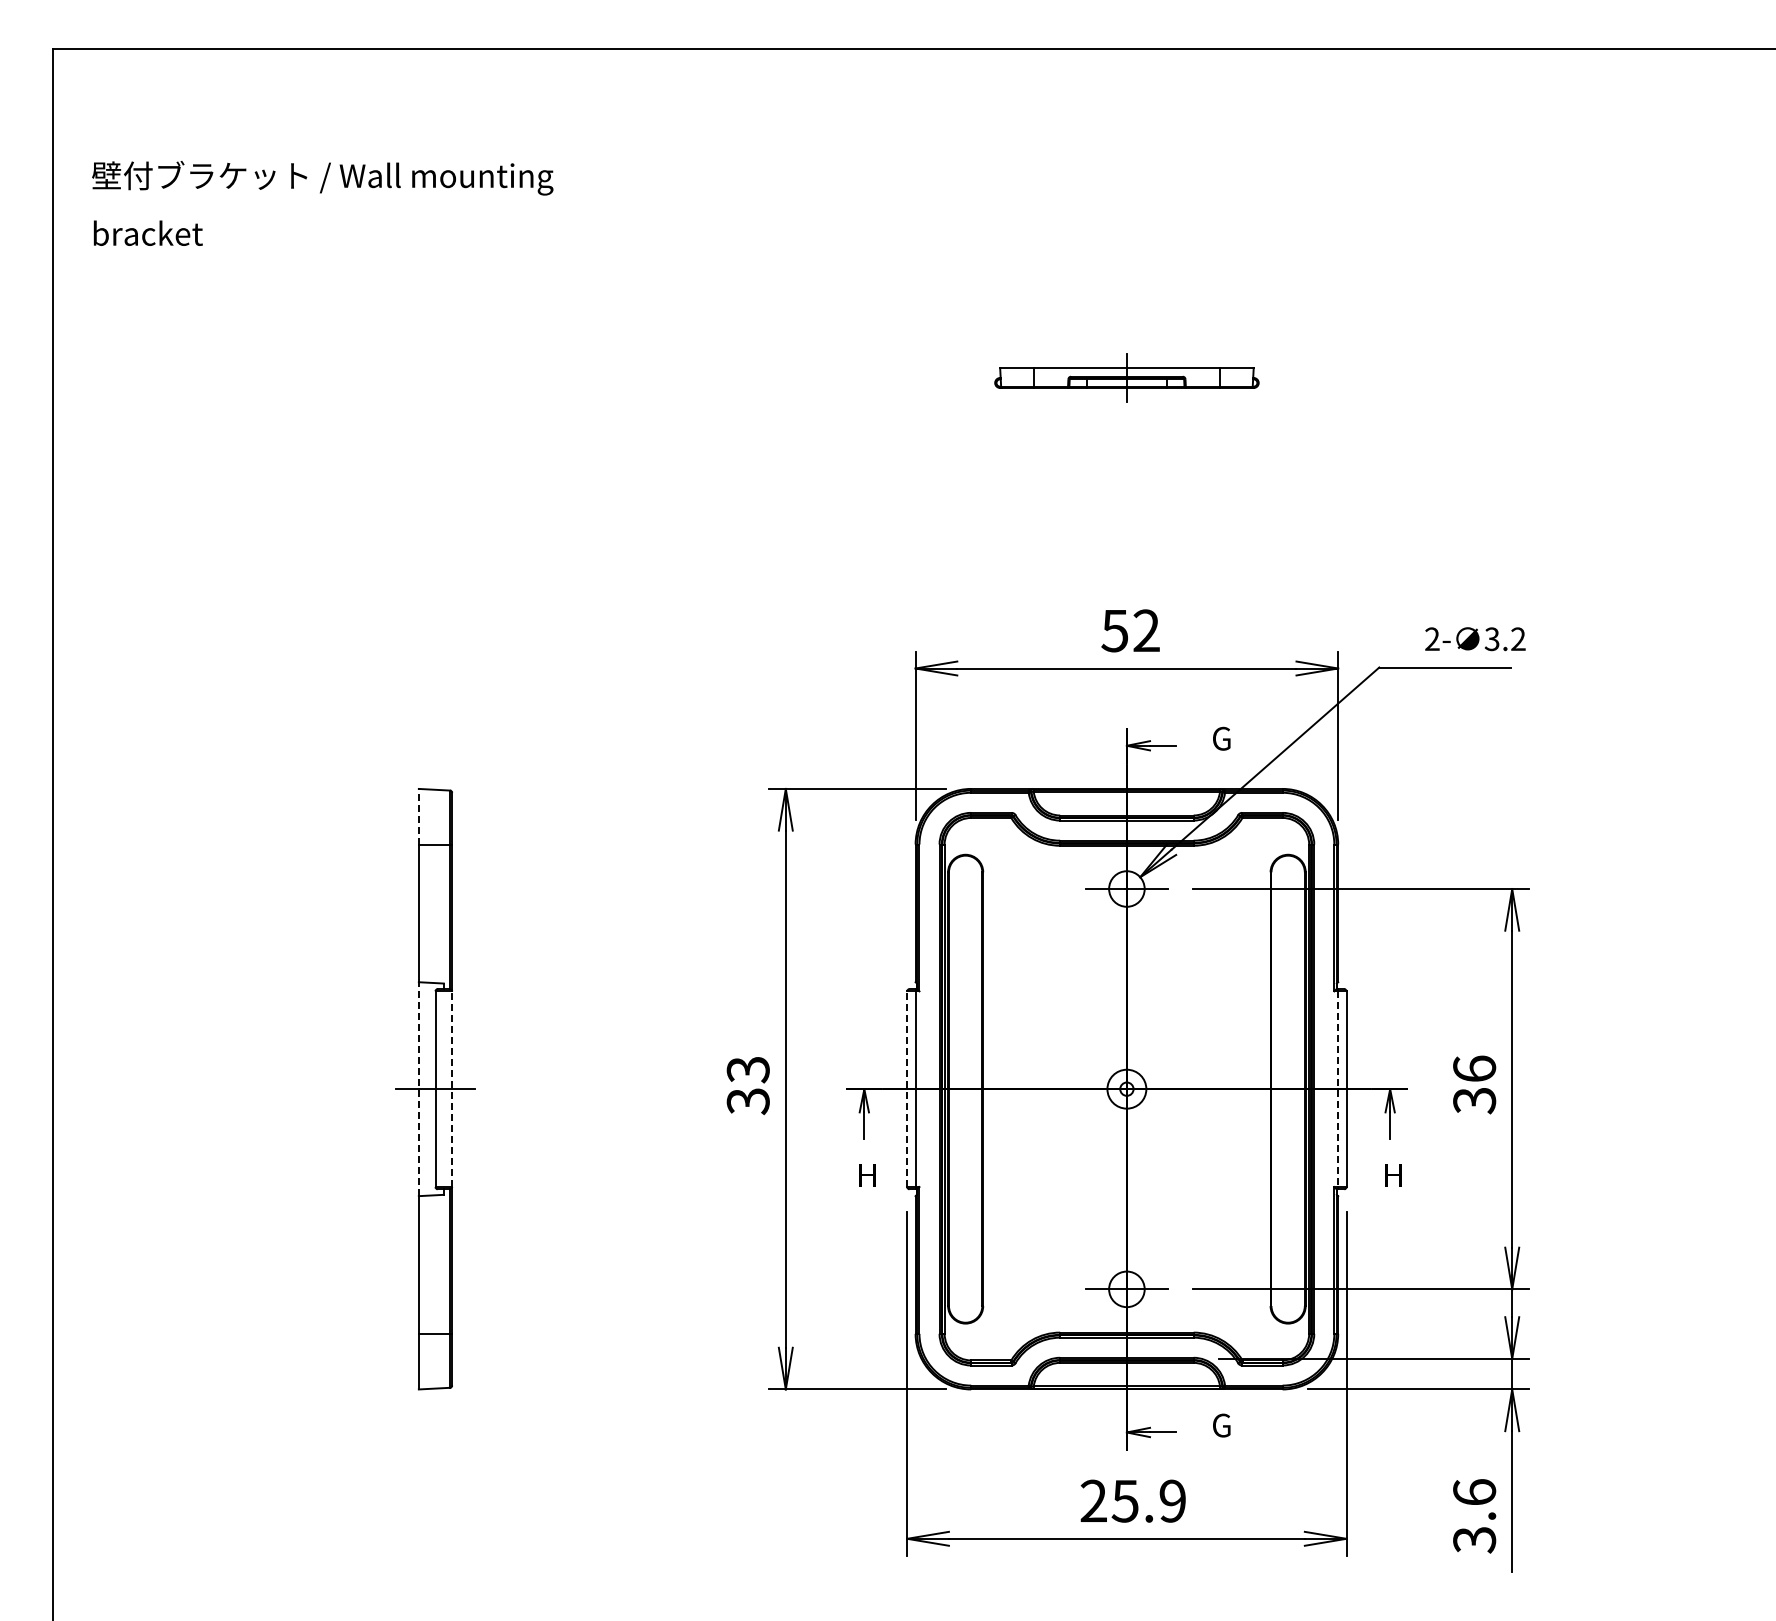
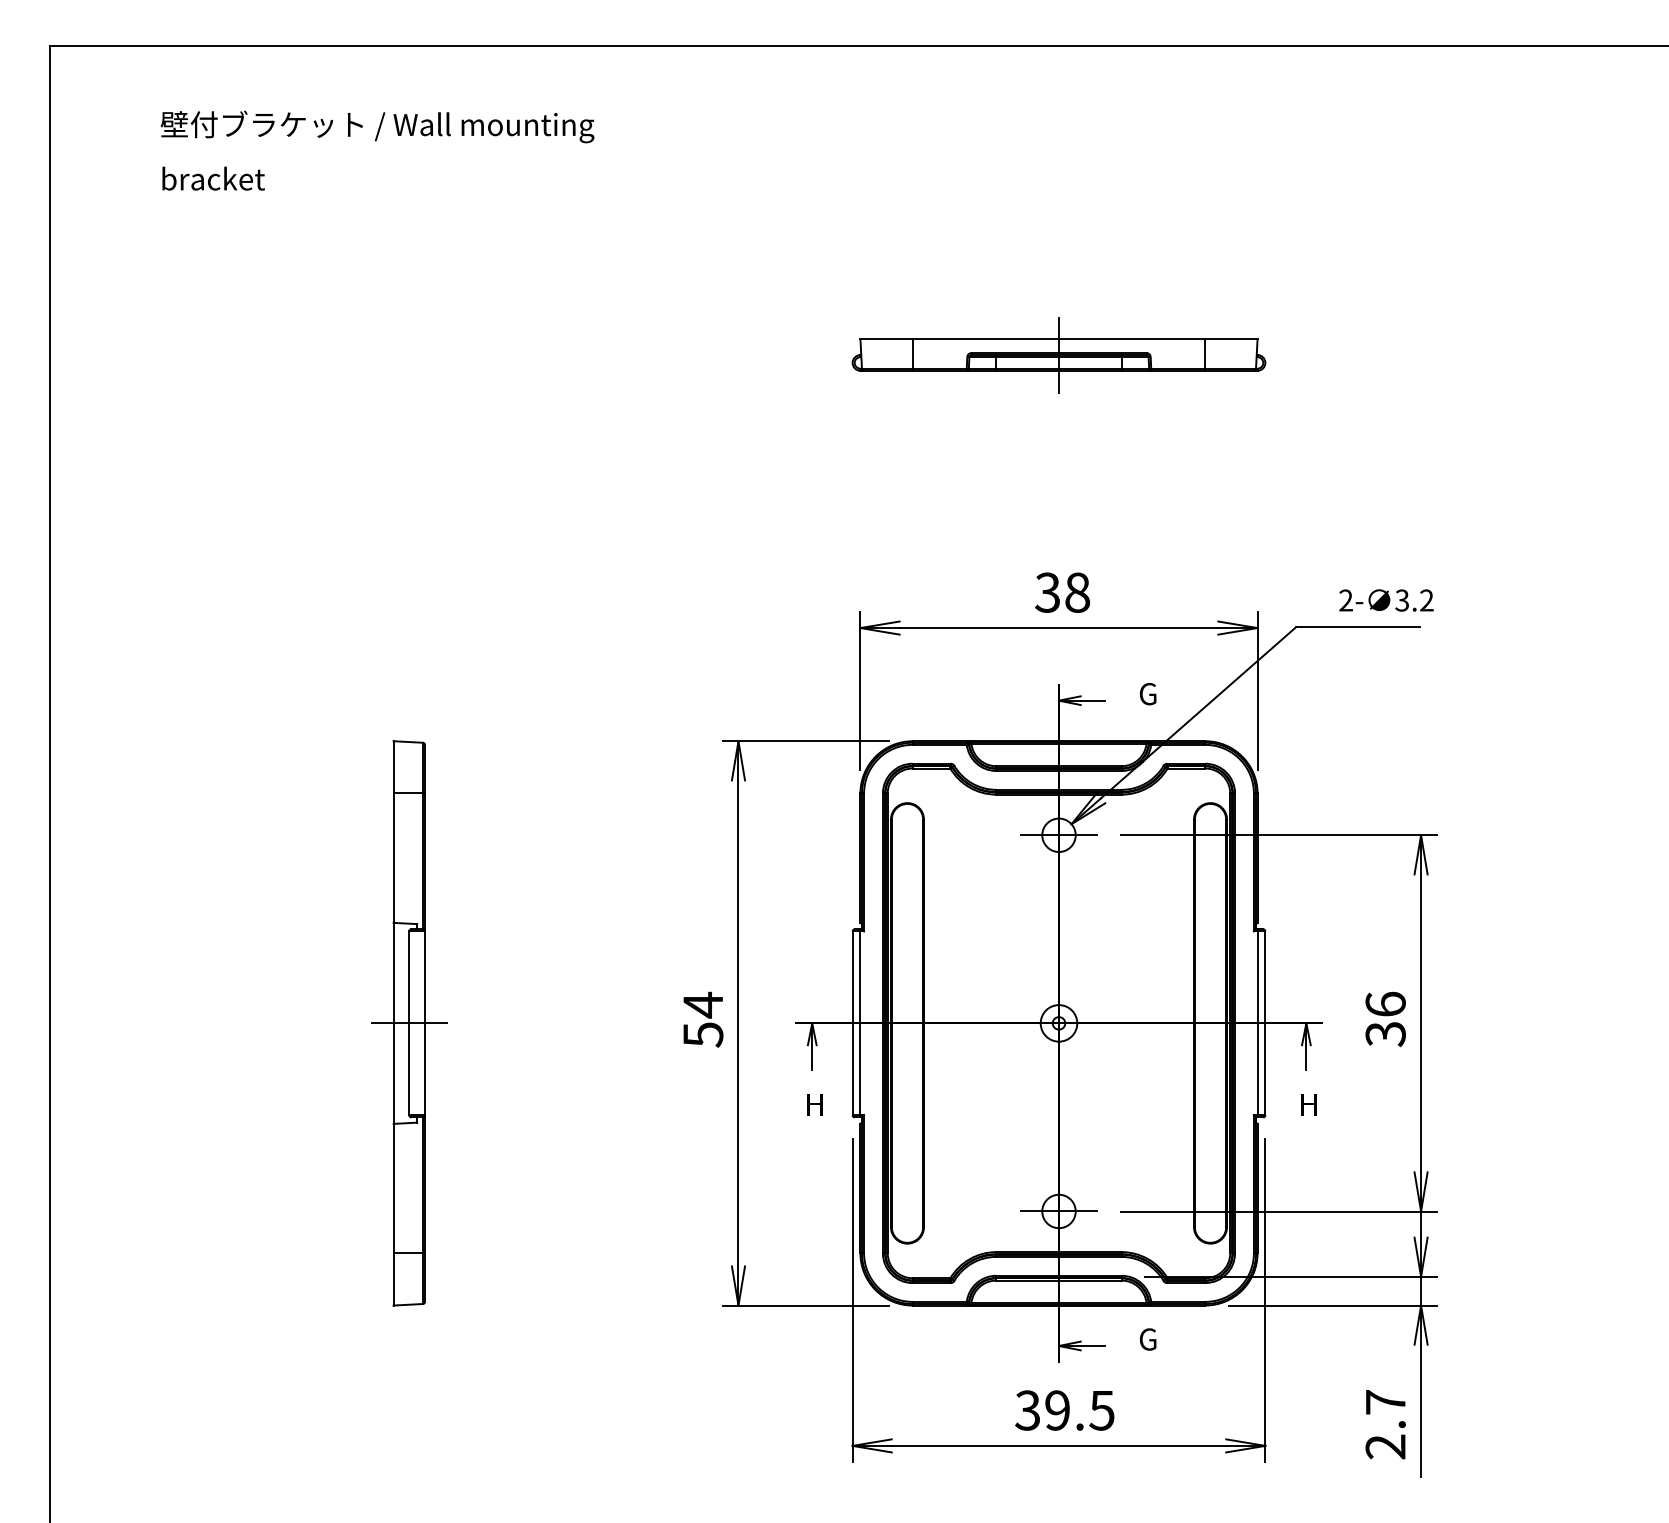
text: (322, 203) -> (377, 150), moved
part: (1126, 377) -> (1058, 354), size x1.67
text: (1130, 630) -> (1062, 592), 52 -> 38
line: (418, 816) -> (393, 767), dashed -> solid
text: (747, 1085) -> (702, 1019), 33 -> 54
line: (418, 1089) -> (393, 1023), dashed -> solid
line: (452, 1089) -> (425, 1023), dashed -> solid
line: (907, 1089) -> (852, 1023), dashed -> solid
line: (1338, 1089) -> (1257, 1023), dashed -> solid
text: (1132, 1500) -> (1064, 1409), 25.9 -> 39.5
text: (1474, 1516) -> (1385, 1424), 3.6 -> 2.7

